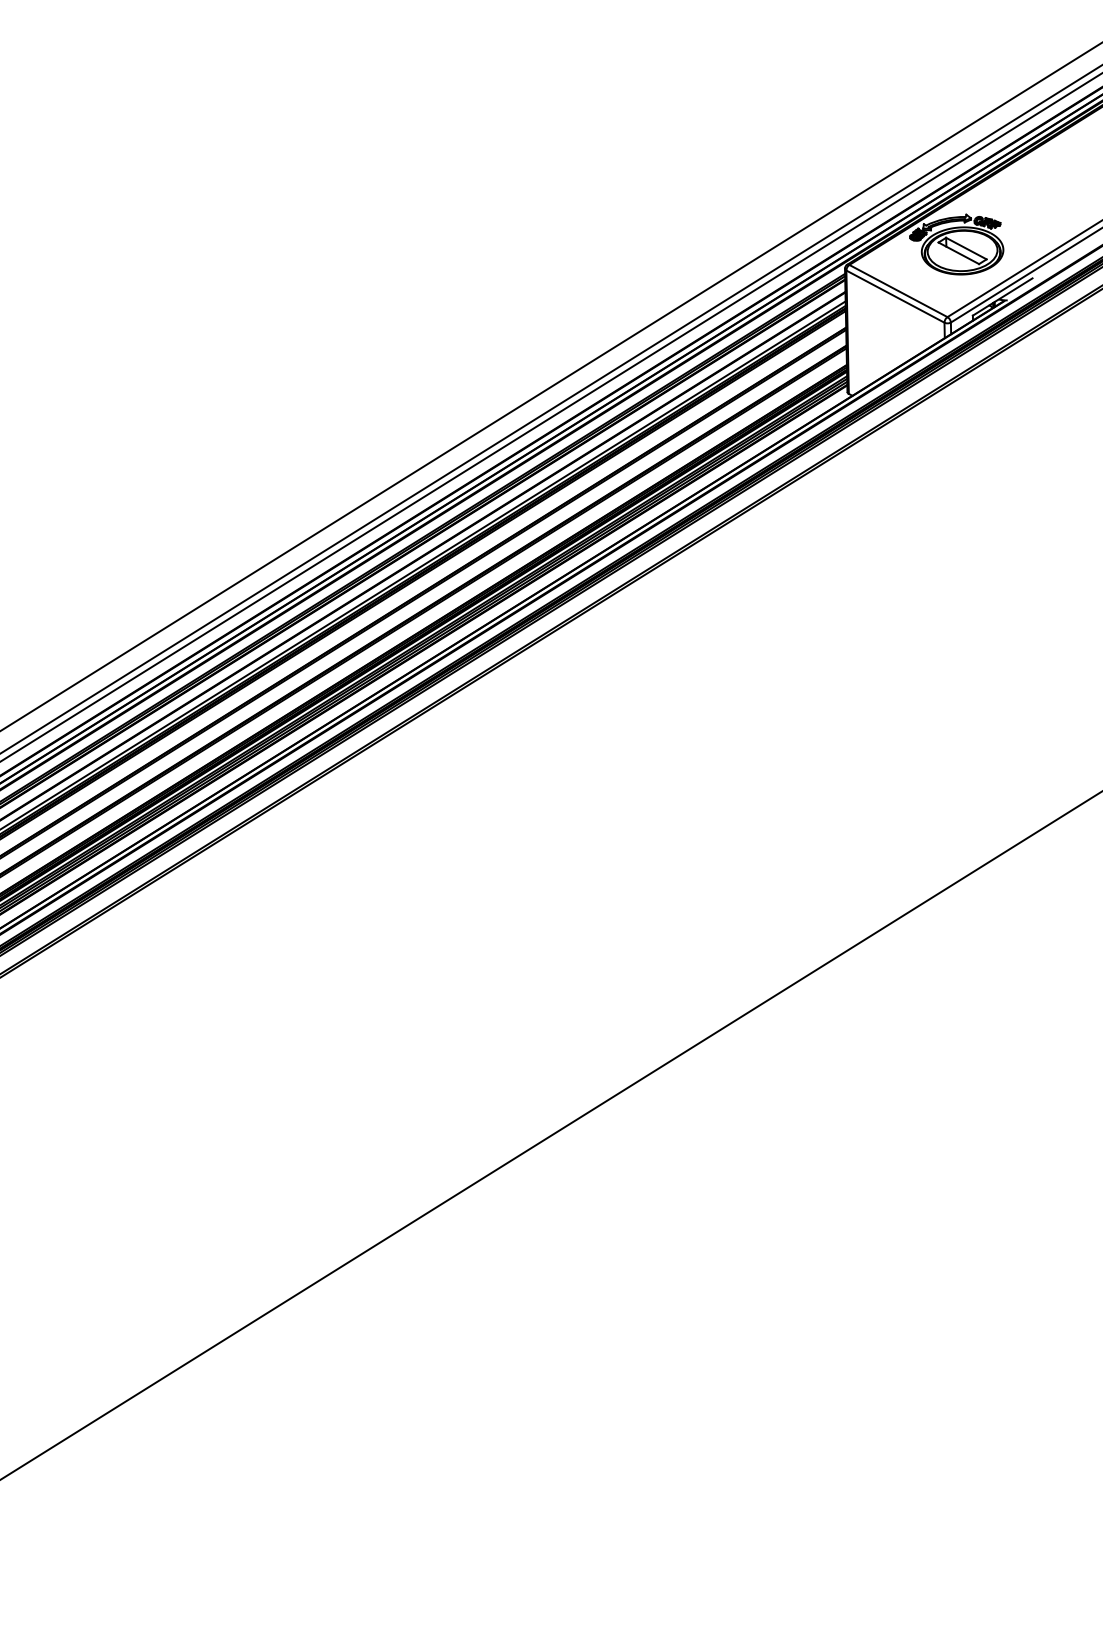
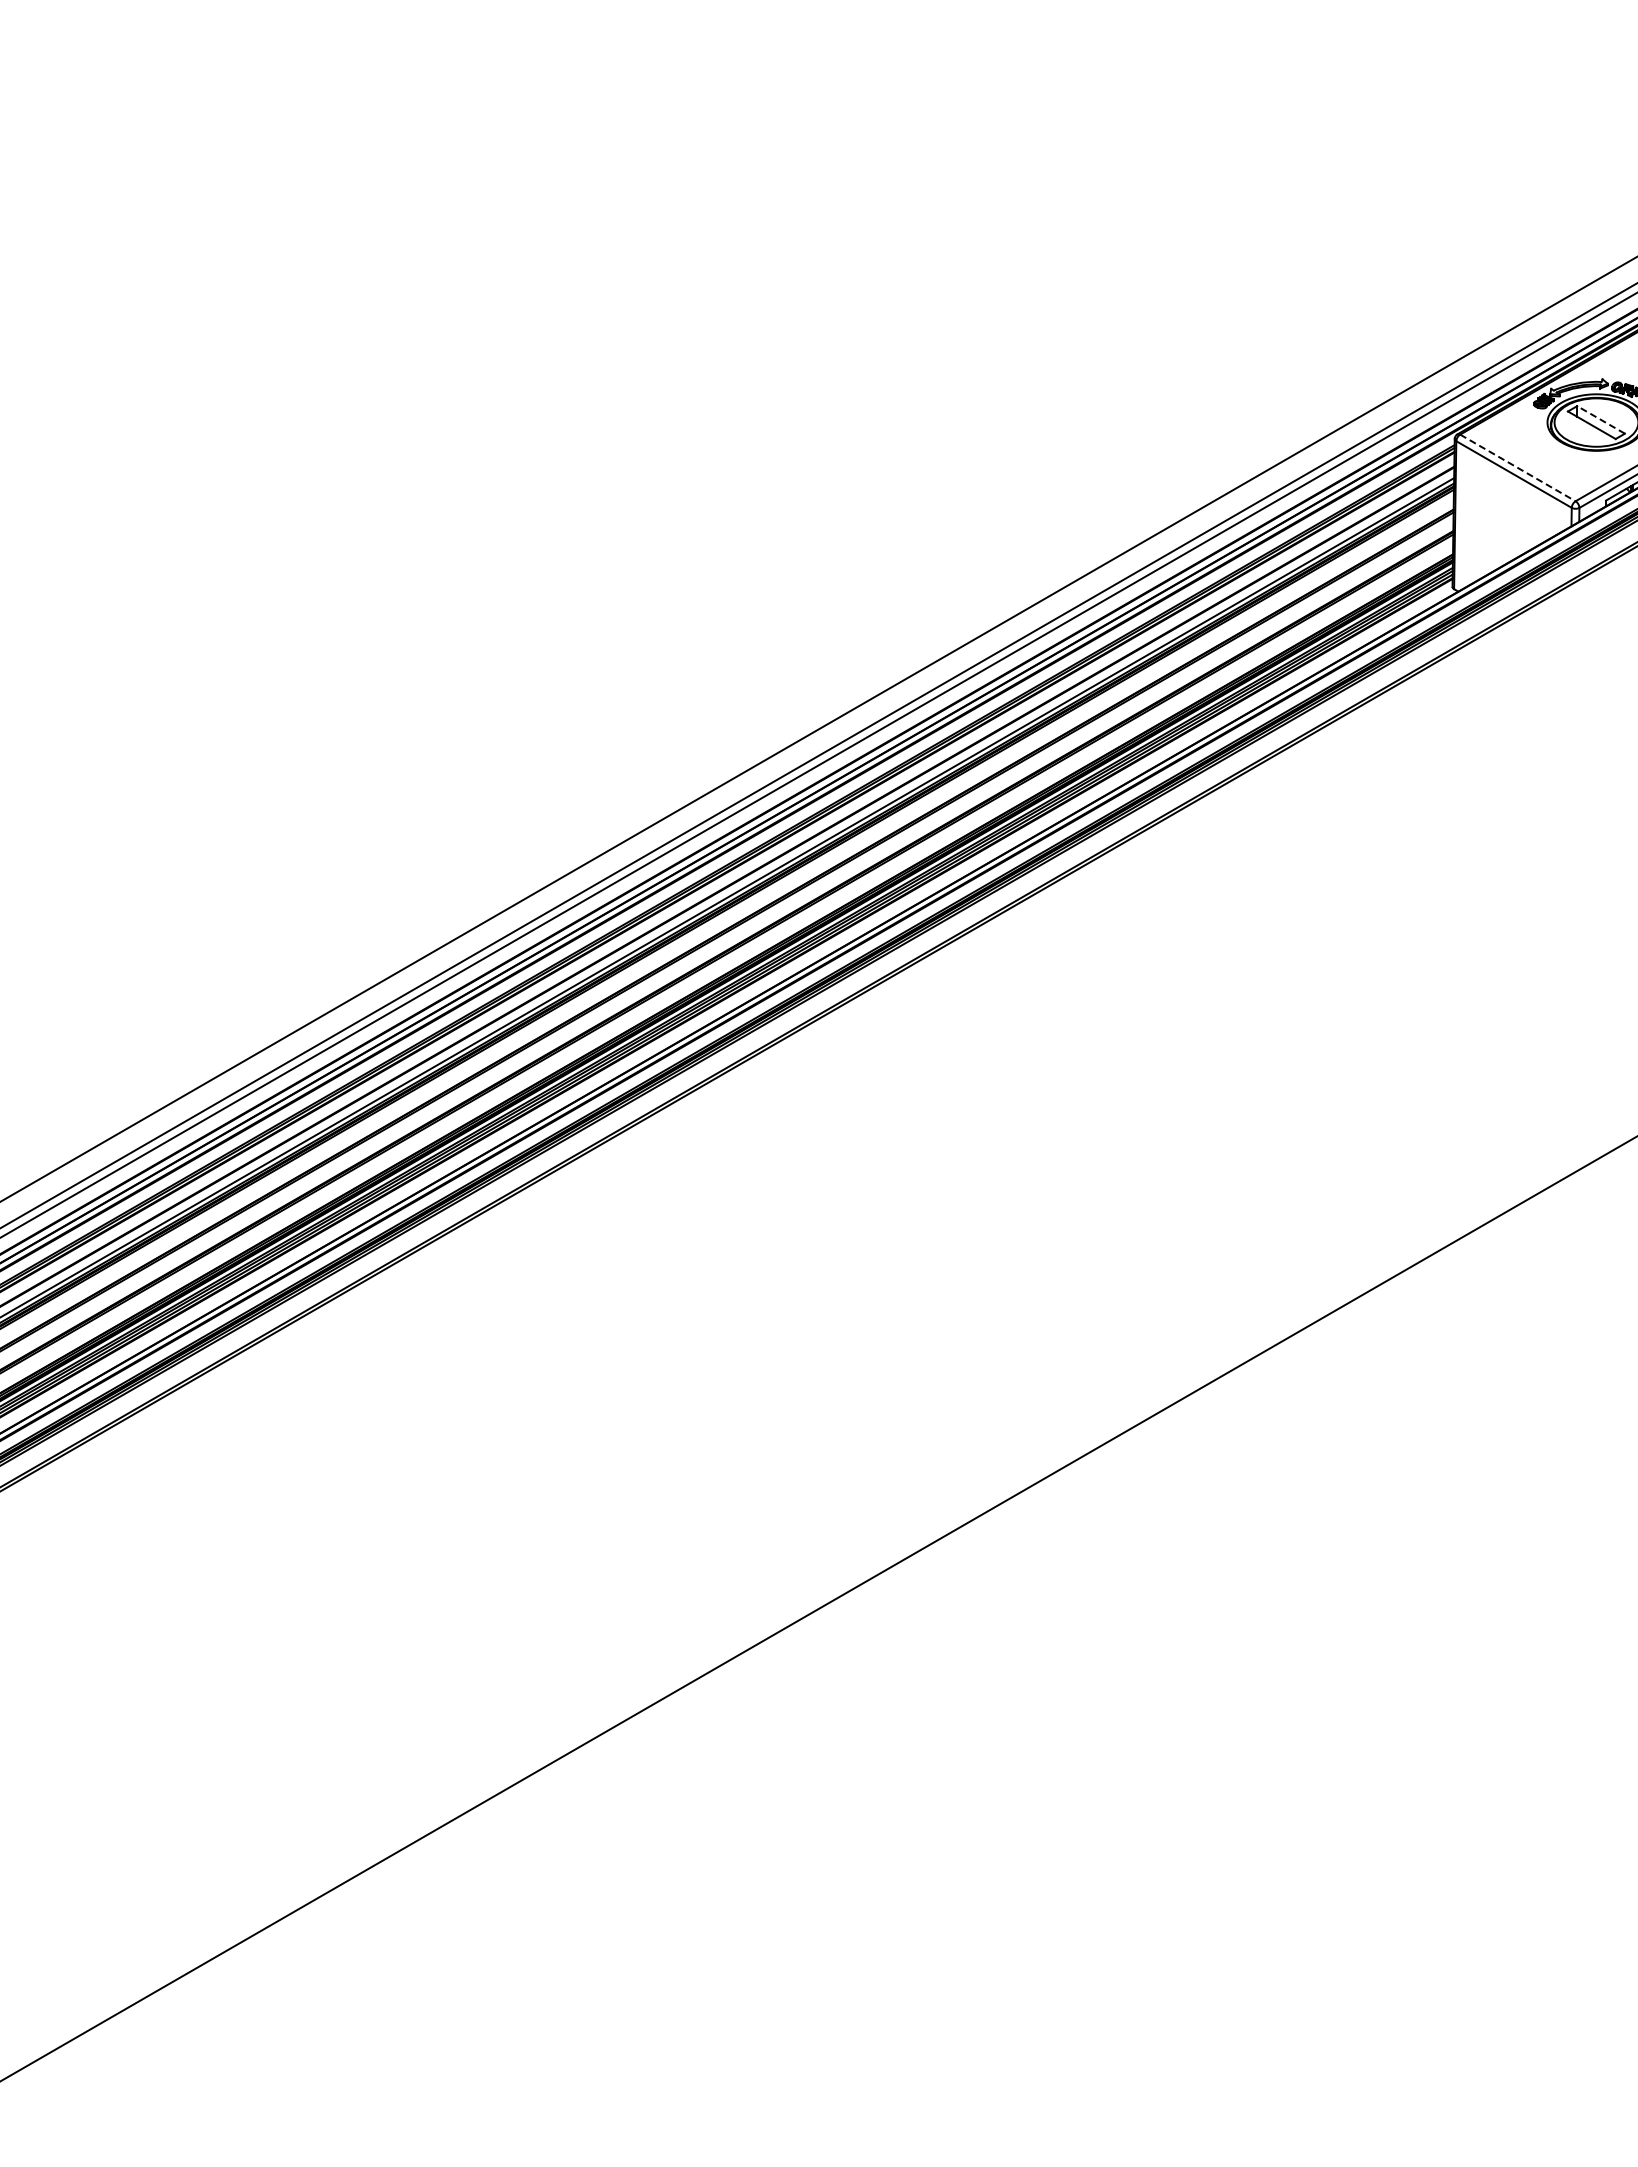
line: (966, 248) -> (1601, 419), solid -> dashed
line: (898, 290) -> (1517, 467), solid -> dashed

